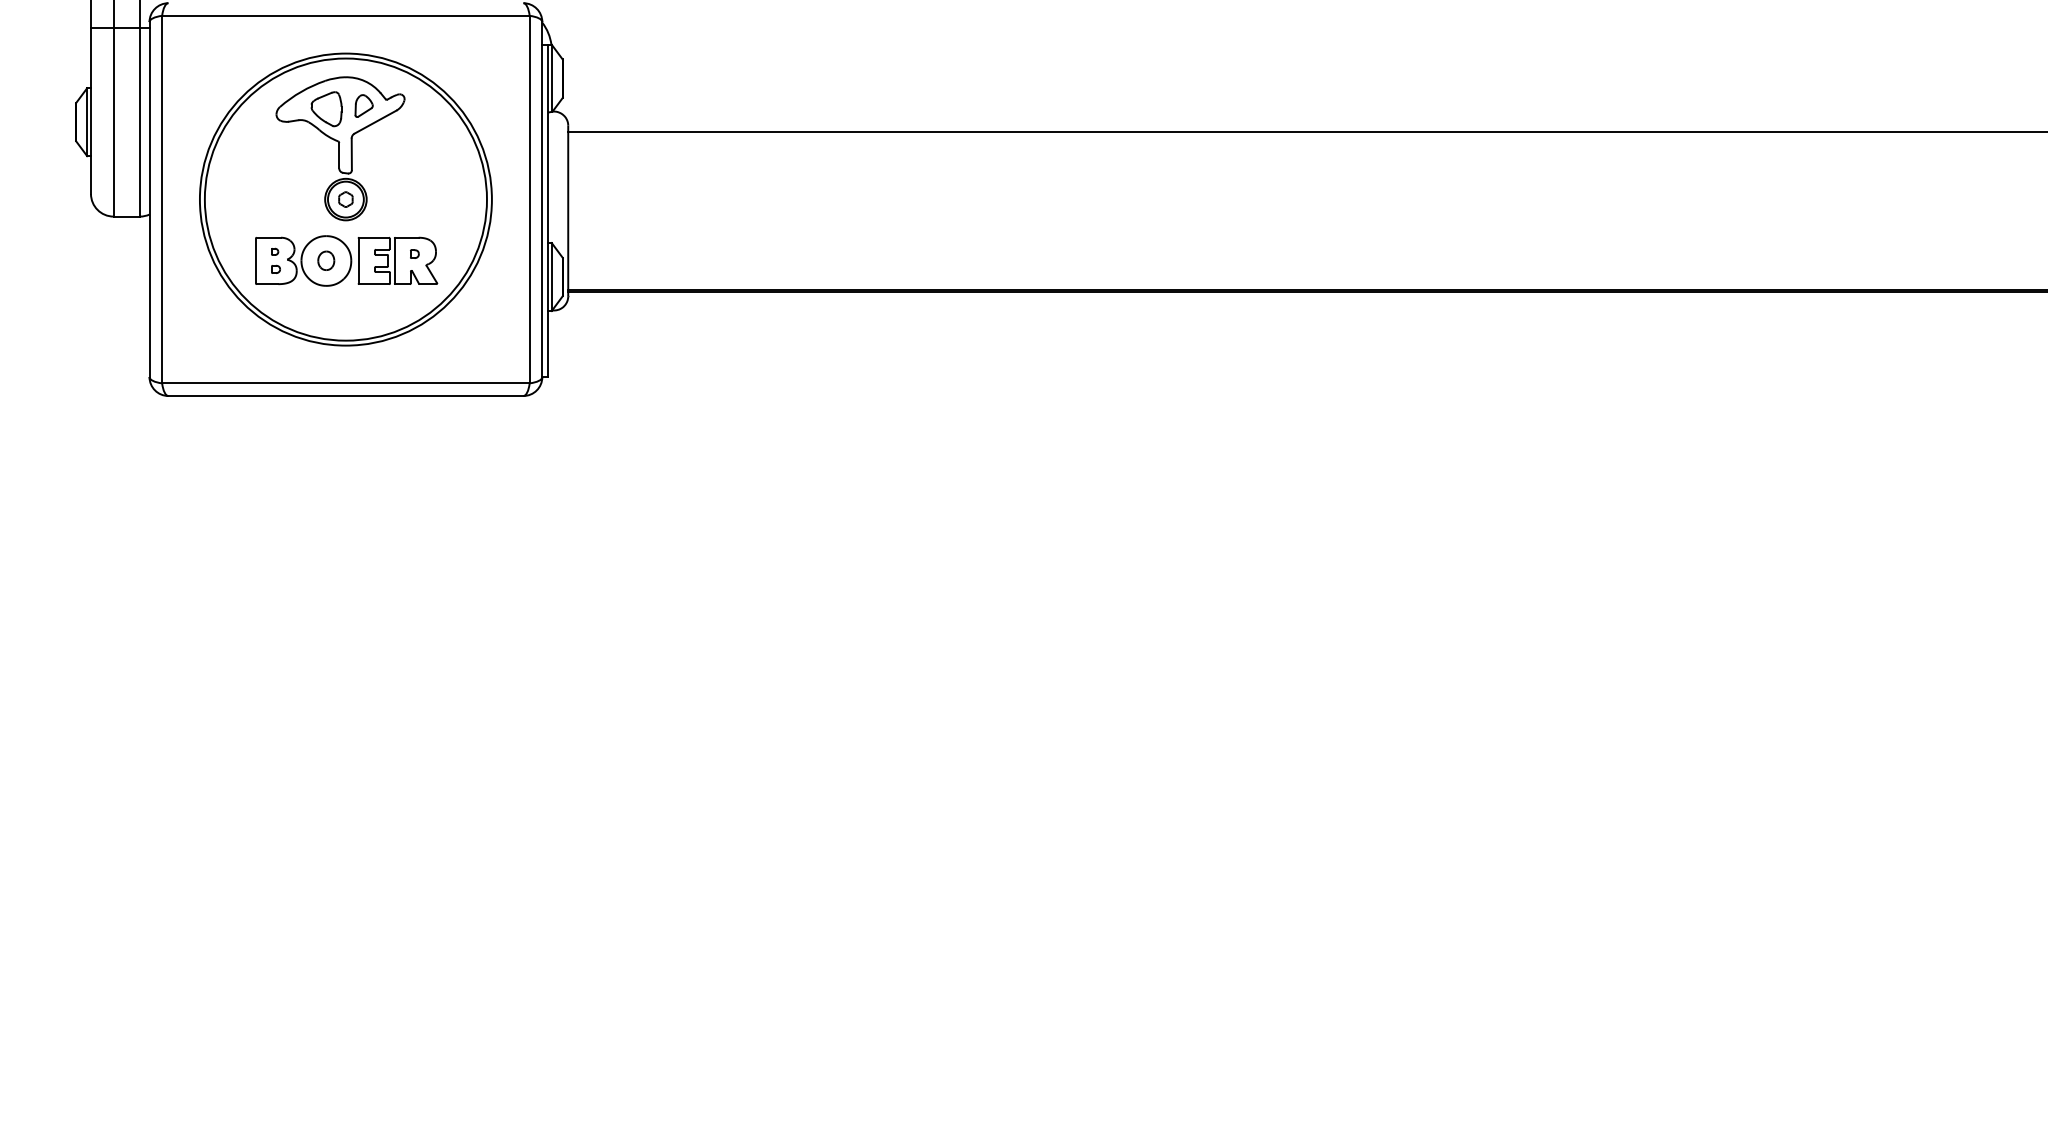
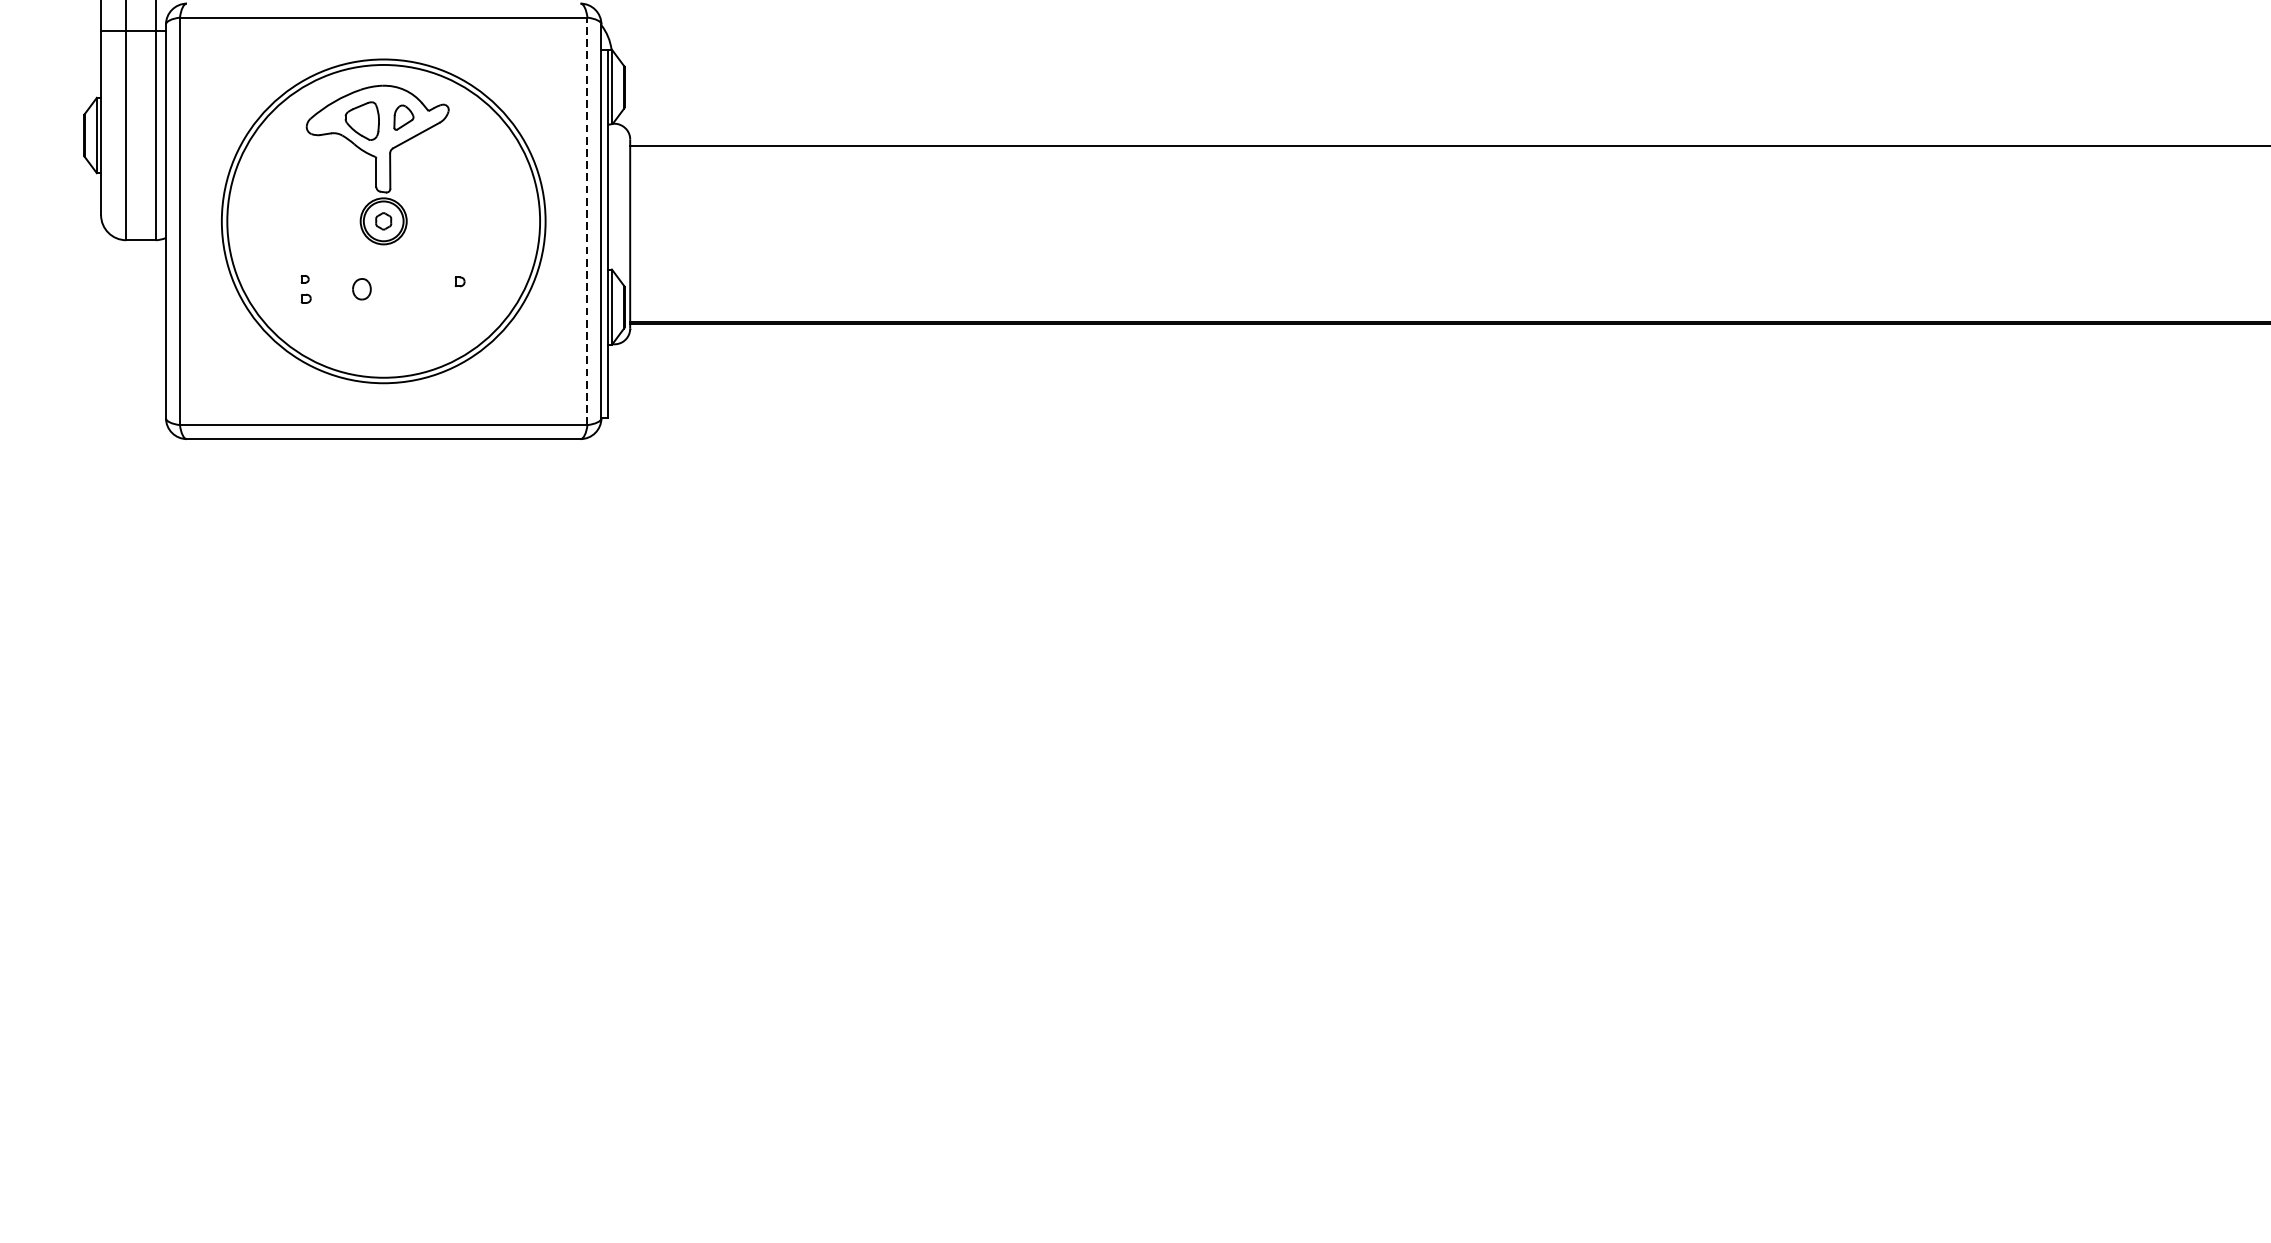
line: (529, 199) -> (587, 221), solid -> dashed
part: (346, 260) -> (384, 288), removed

